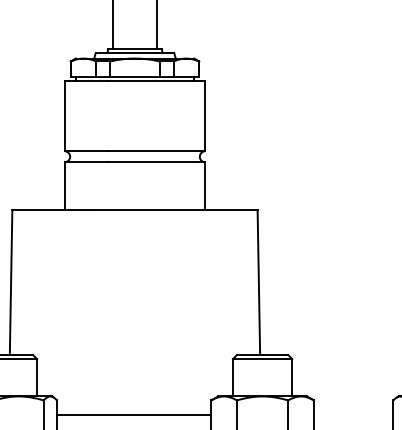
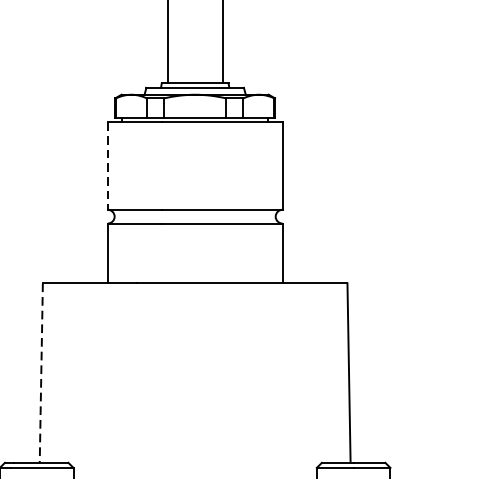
line: (64, 116) -> (107, 166), solid -> dashed
line: (11, 283) -> (41, 374), solid -> dashed

